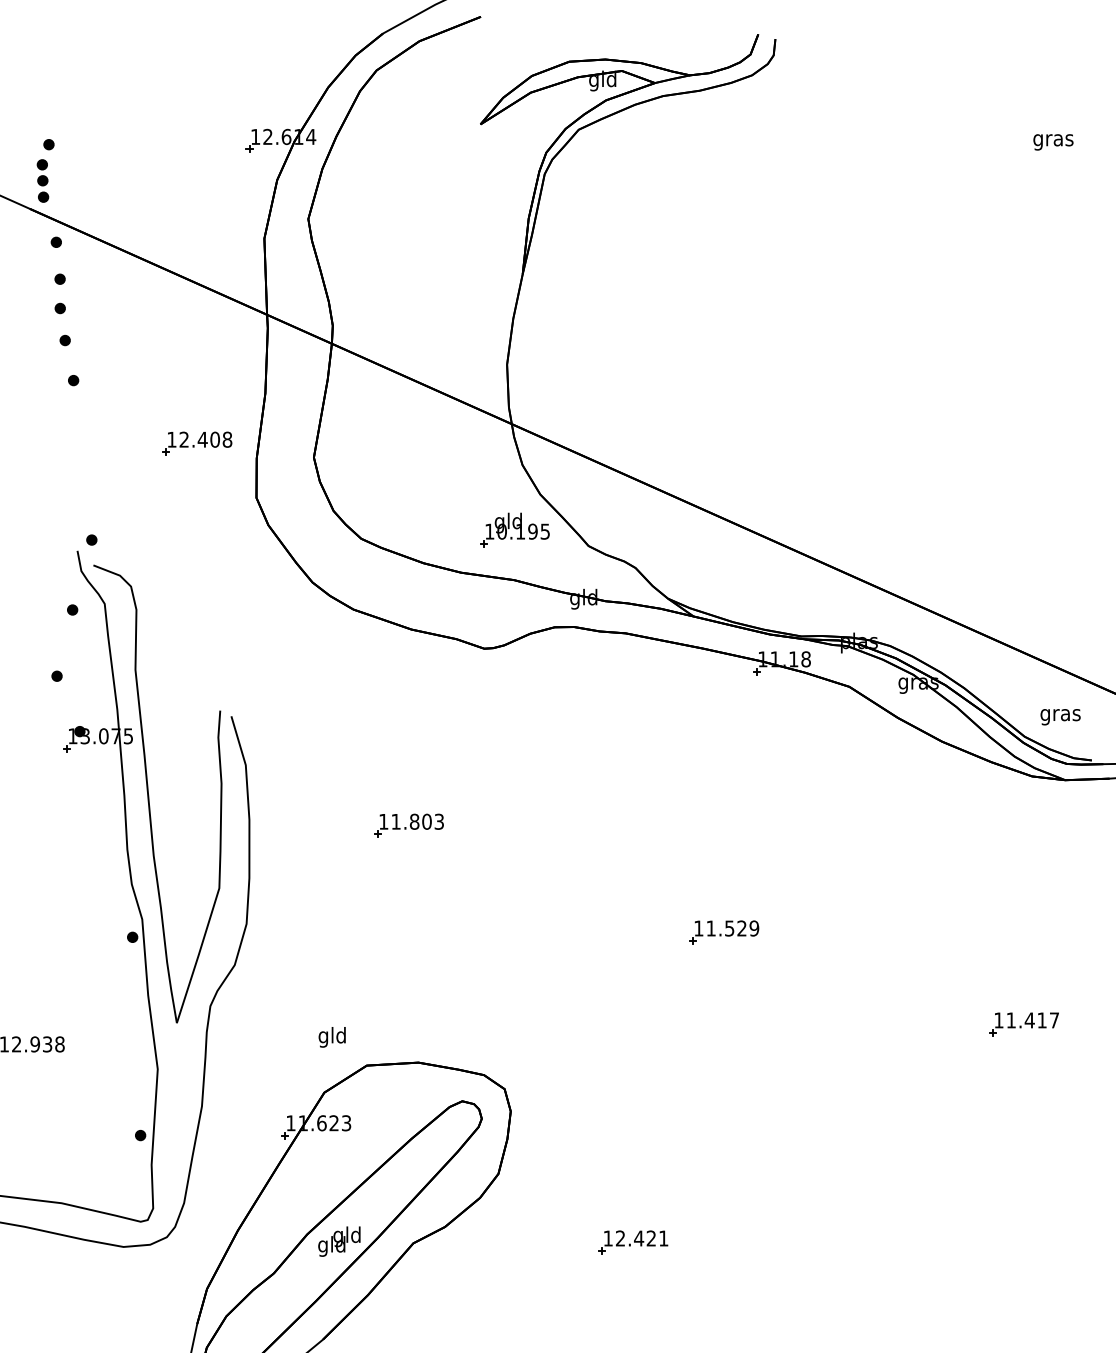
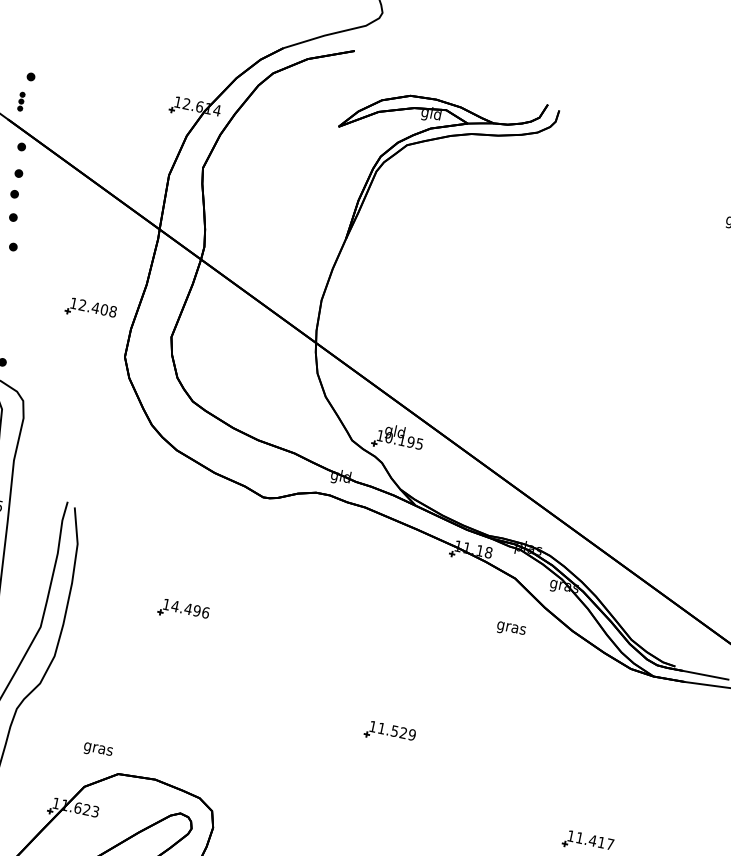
part: (42, 180) -> (21, 101), size x0.6
part: (514, 529) -> (398, 437), moved
text: (1060, 717) -> (511, 629), moved
text: (417, 821) -> (190, 609), 11.803 -> 14.496
text: (332, 1037) -> (98, 749), gld -> gras

